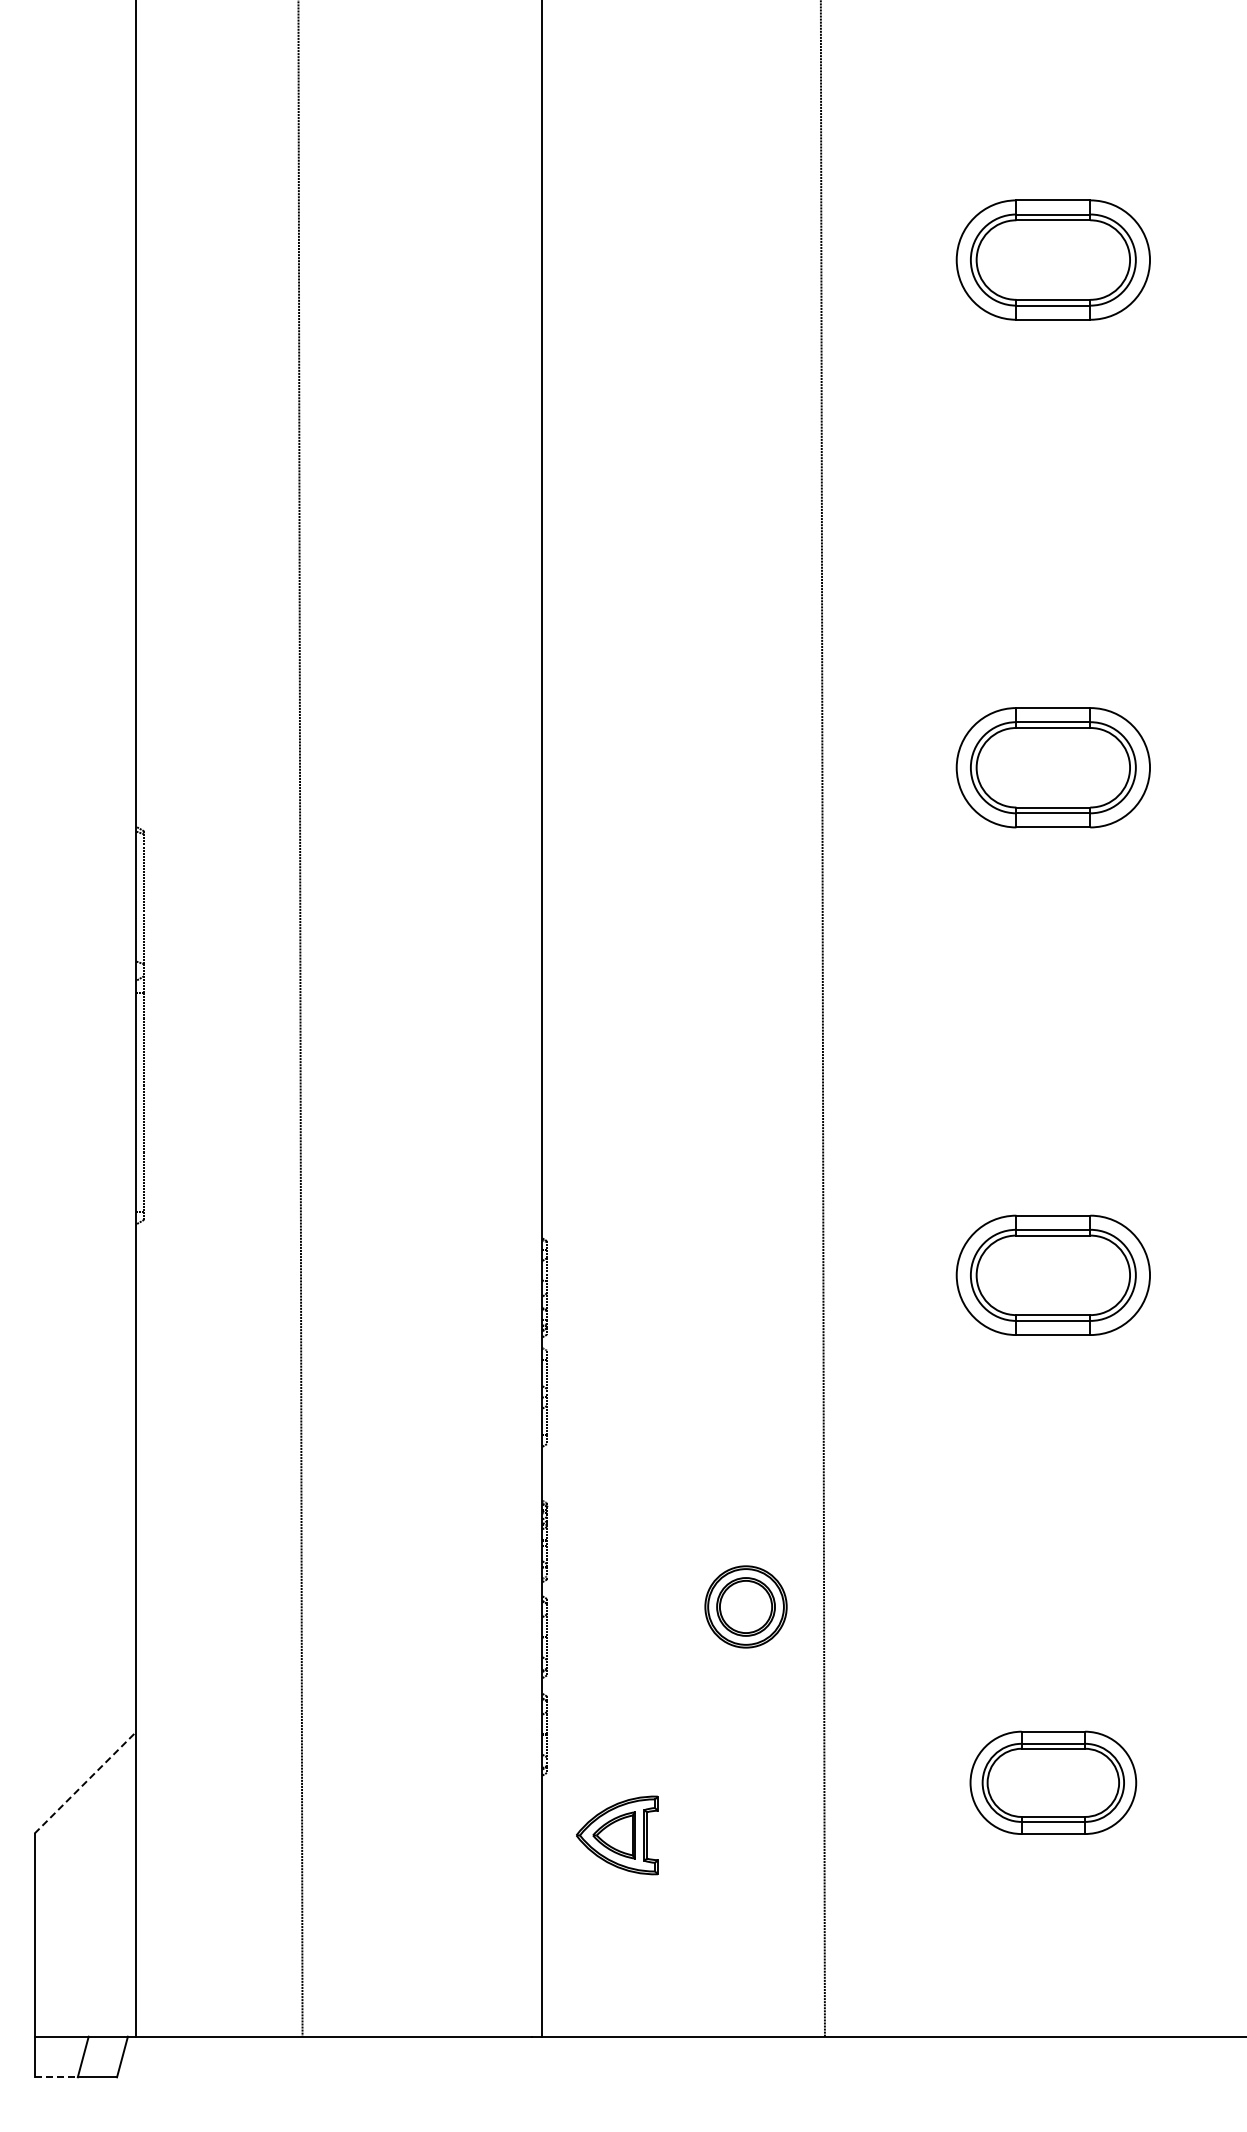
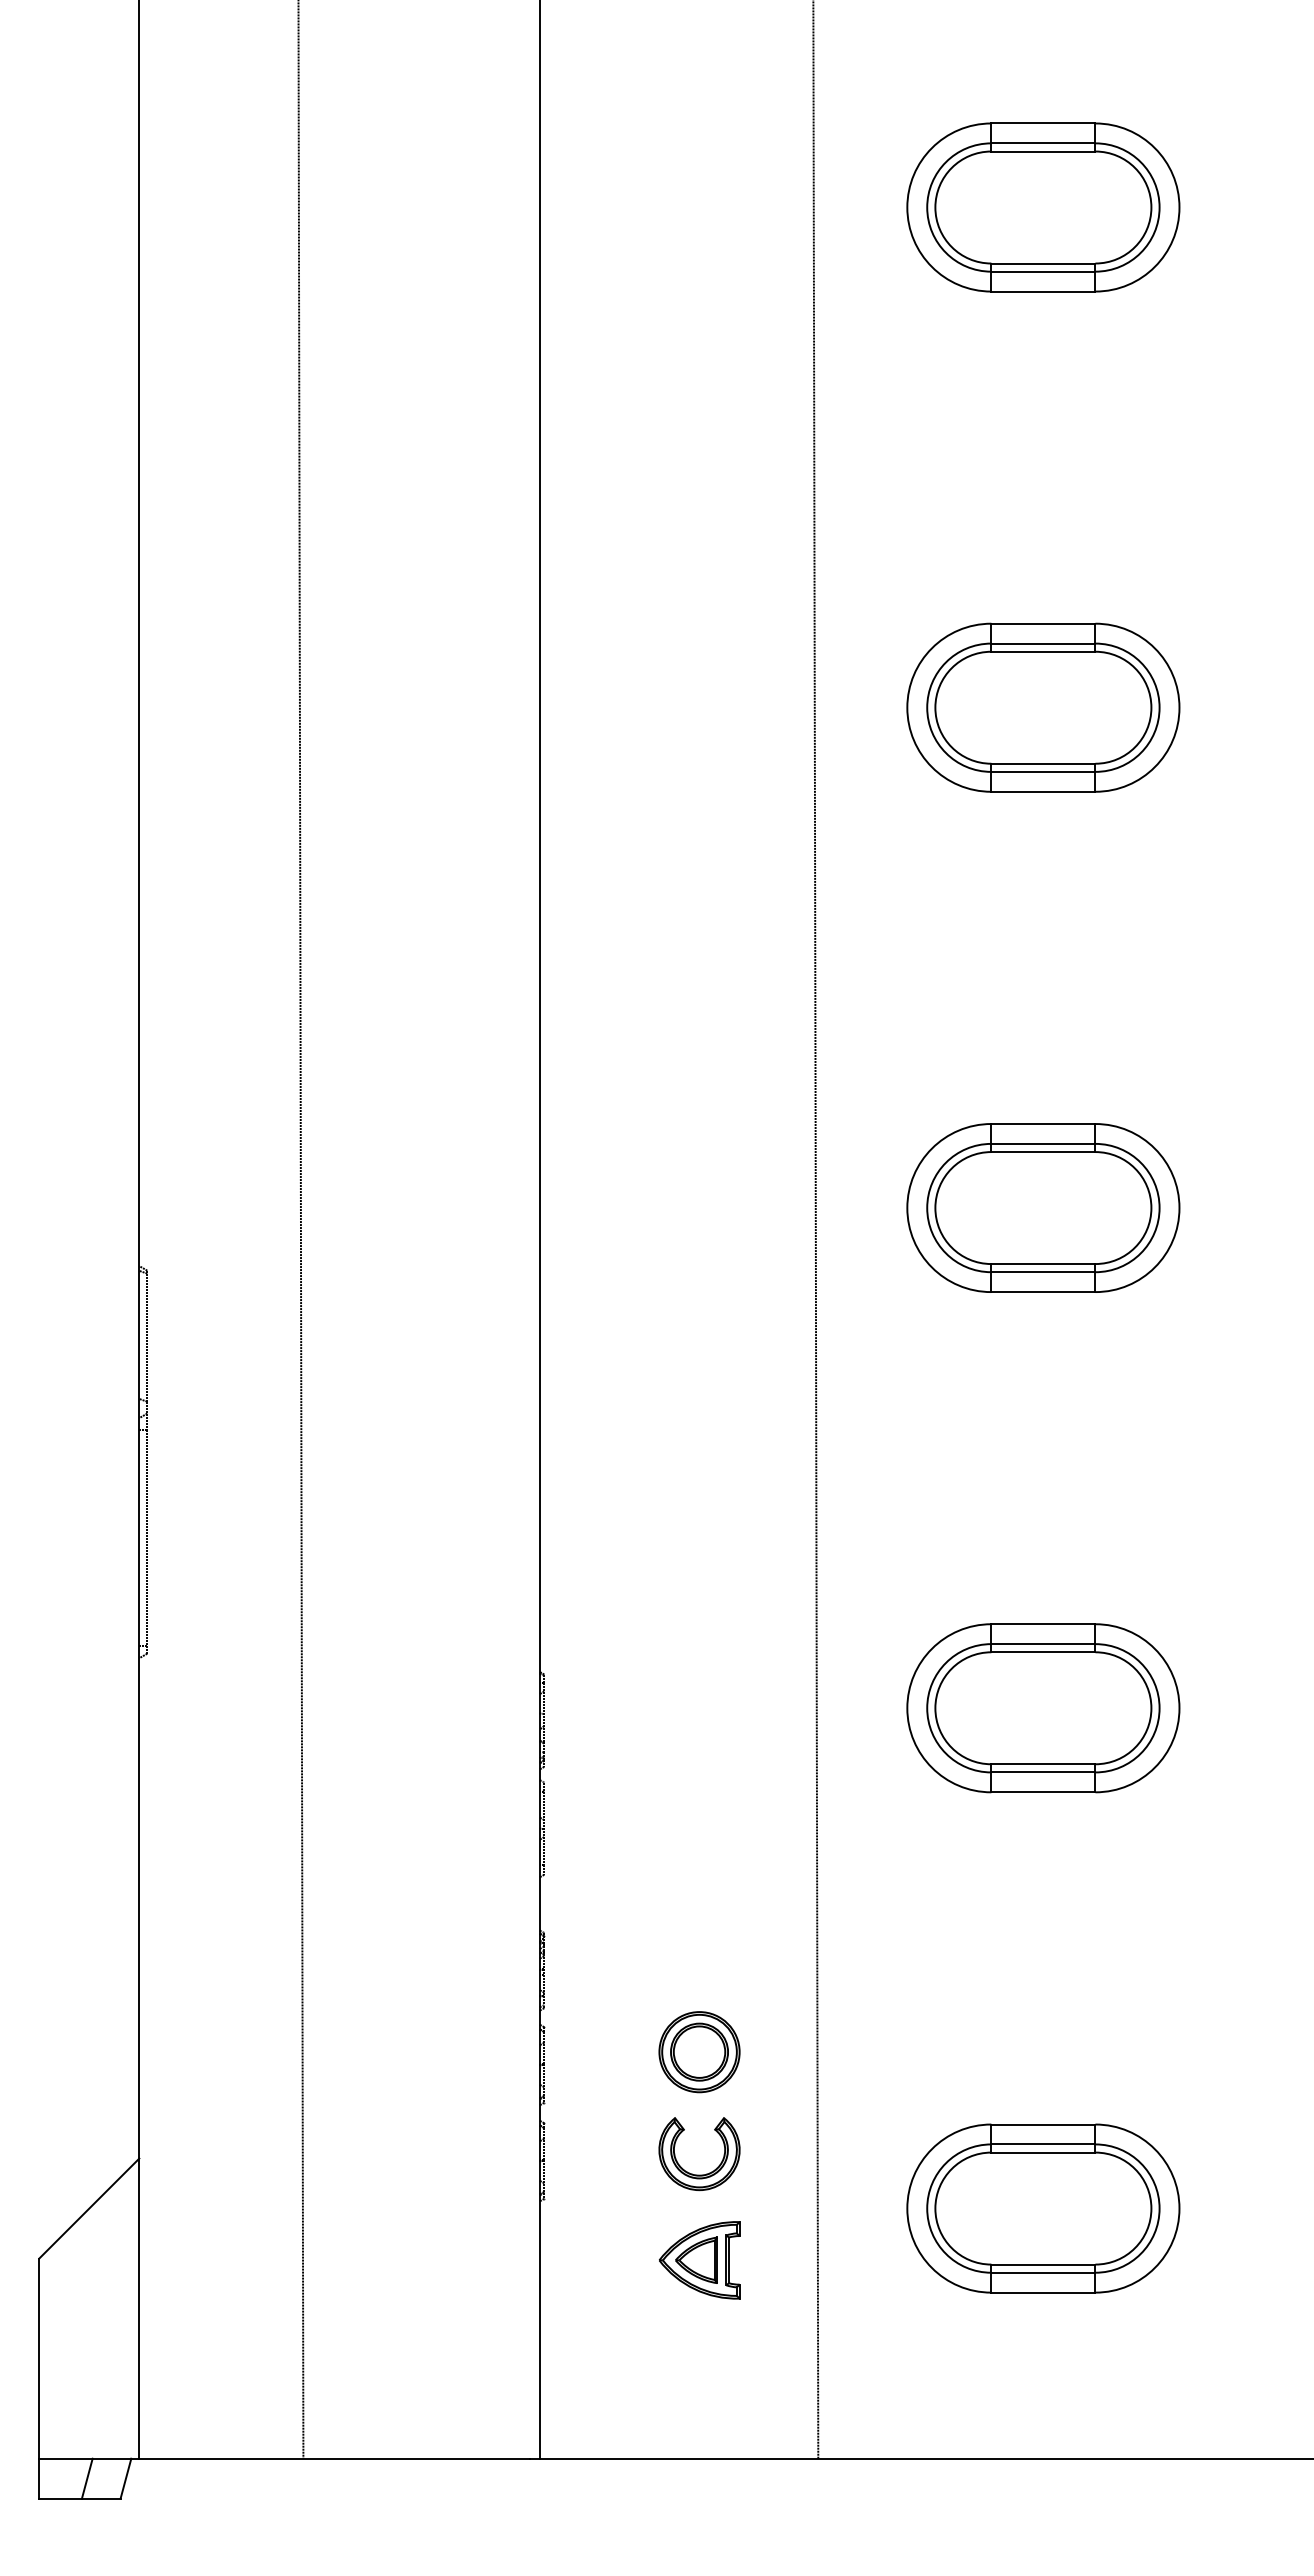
part: (1053, 259) -> (1043, 707), size x1.43
part: (1053, 767) -> (1043, 1207), size x1.43
part: (1053, 1275) -> (1043, 1708), size x1.43
part: (746, 1607) -> (699, 2052), moved
part: (704, 1748) -> (699, 2174), added
line: (85, 1782) -> (89, 2208), dashed -> solid
part: (1053, 1782) -> (1043, 2208), size x1.67
part: (617, 1835) -> (699, 2260), moved
line: (57, 2077) -> (61, 2498), dashed -> solid

